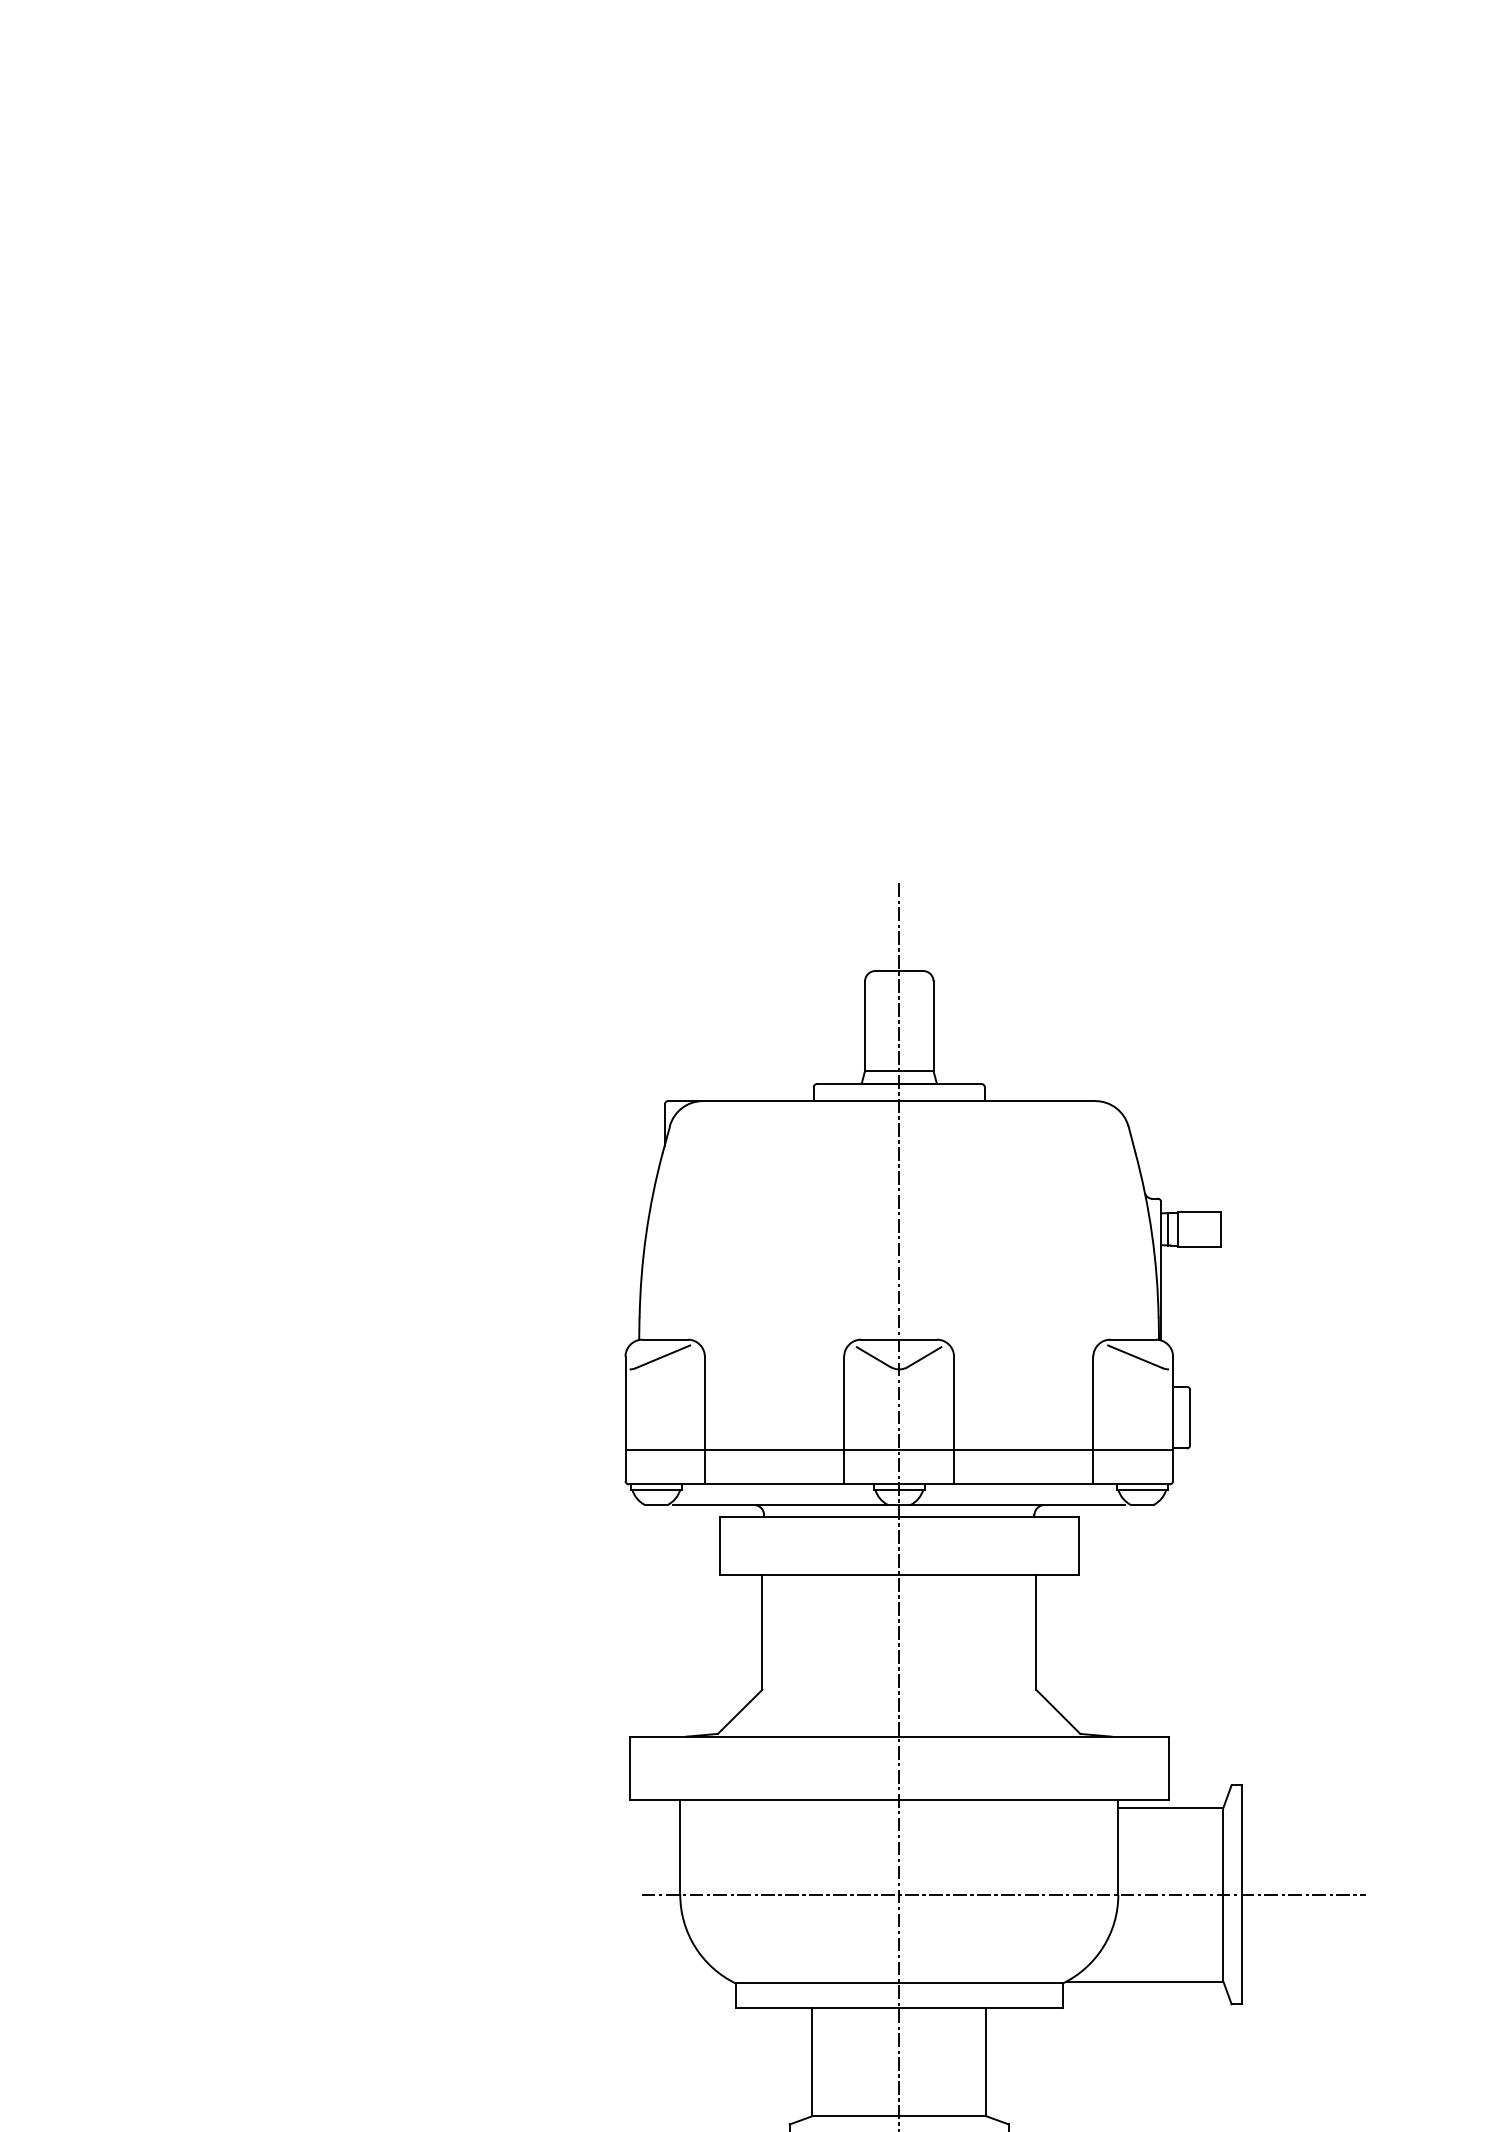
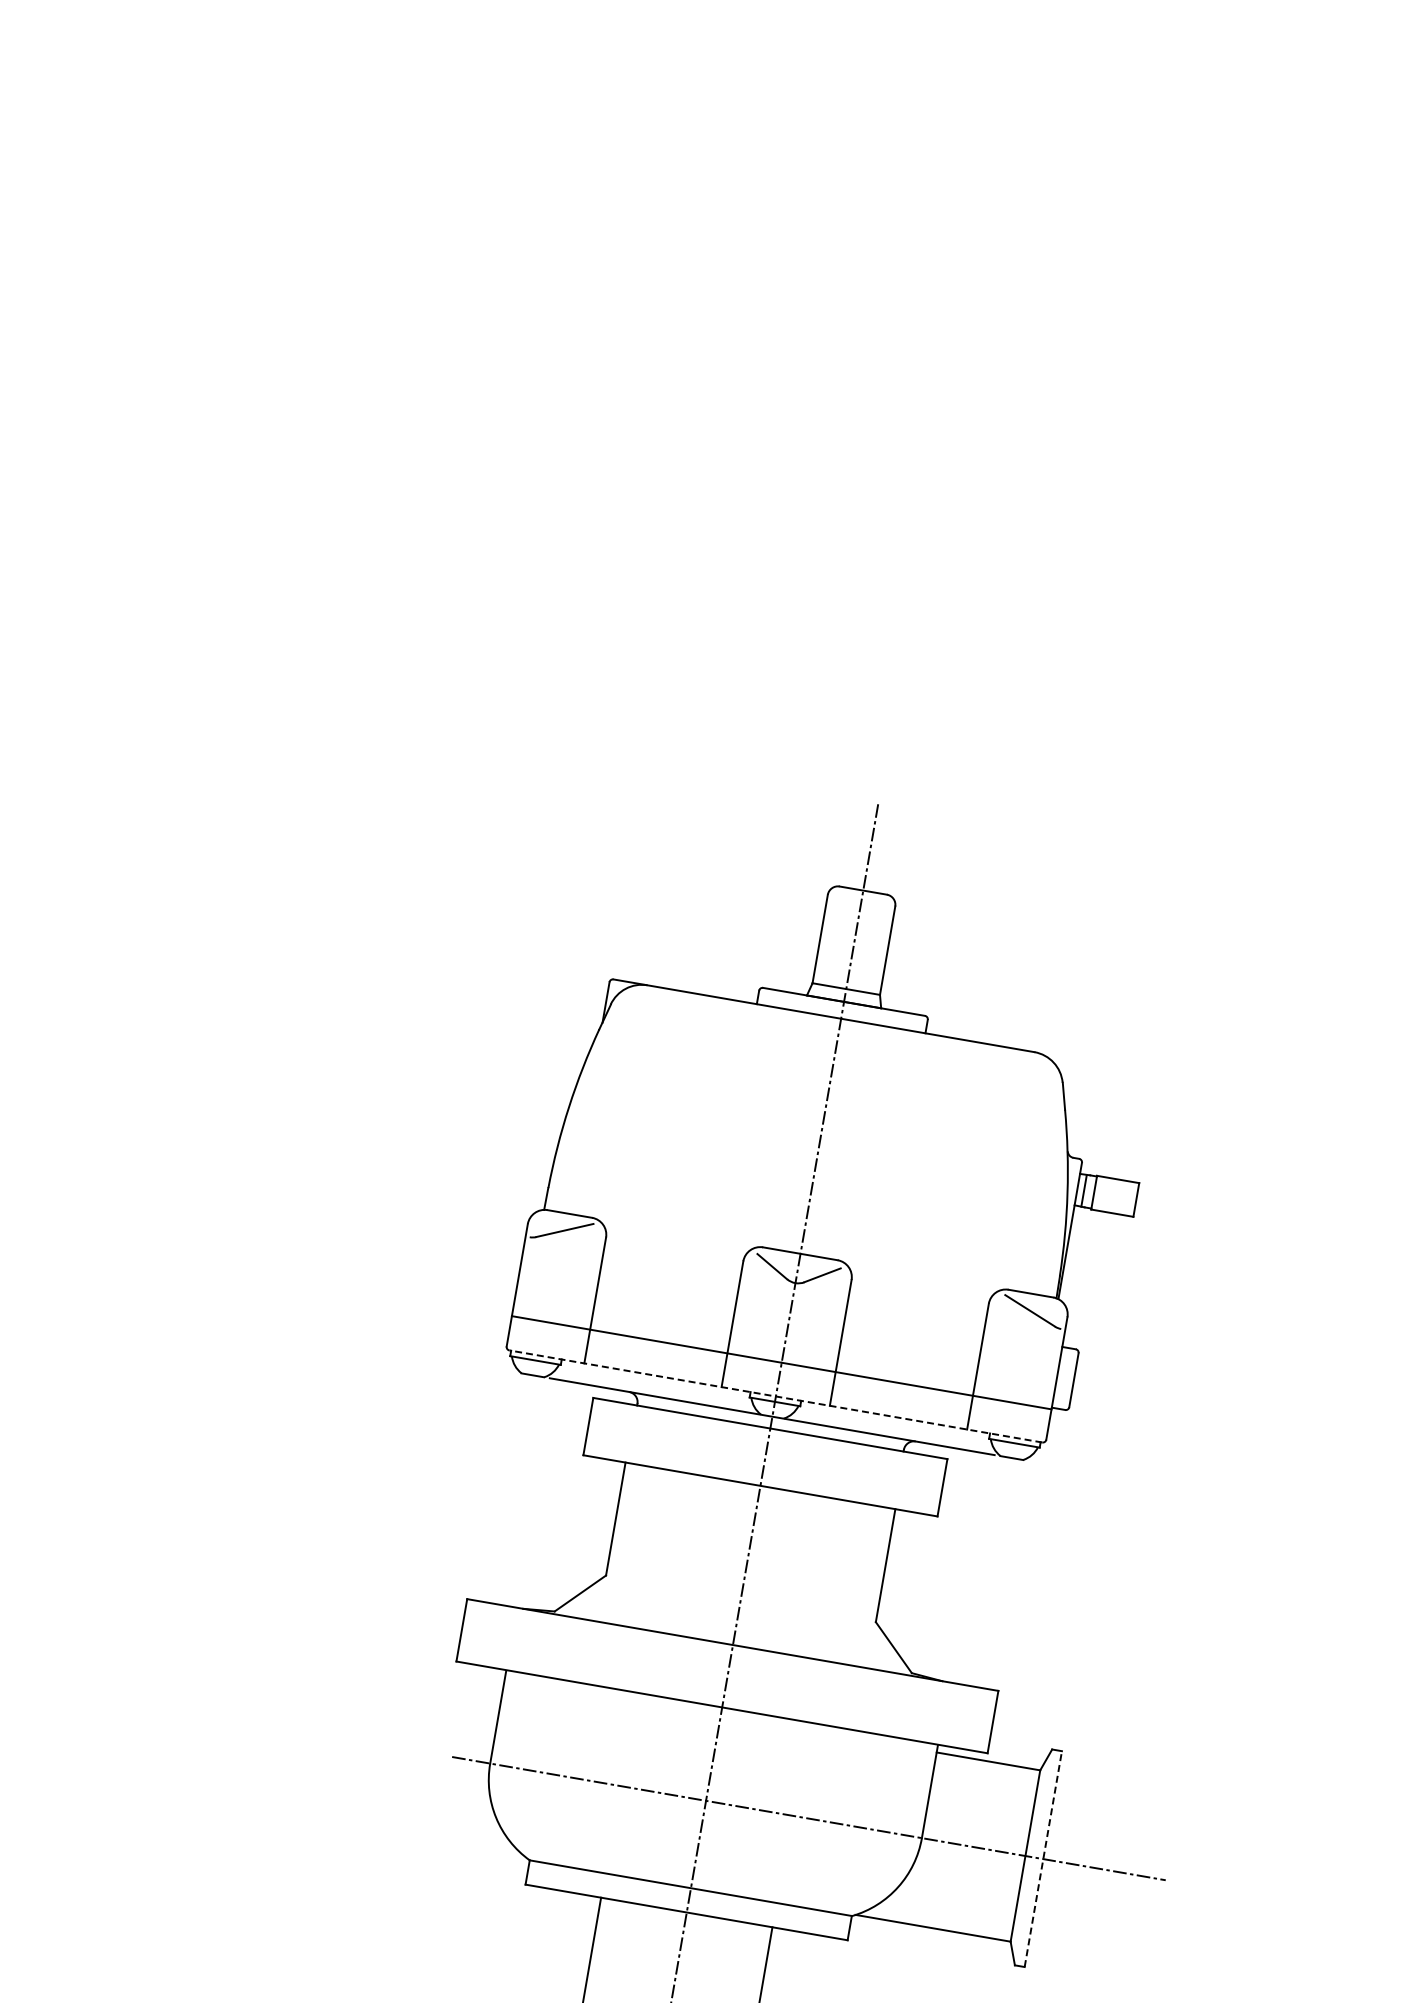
line: (898, 1484) -> (775, 1396), solid -> dashed
line: (1241, 1894) -> (1043, 1858), solid -> dashed

